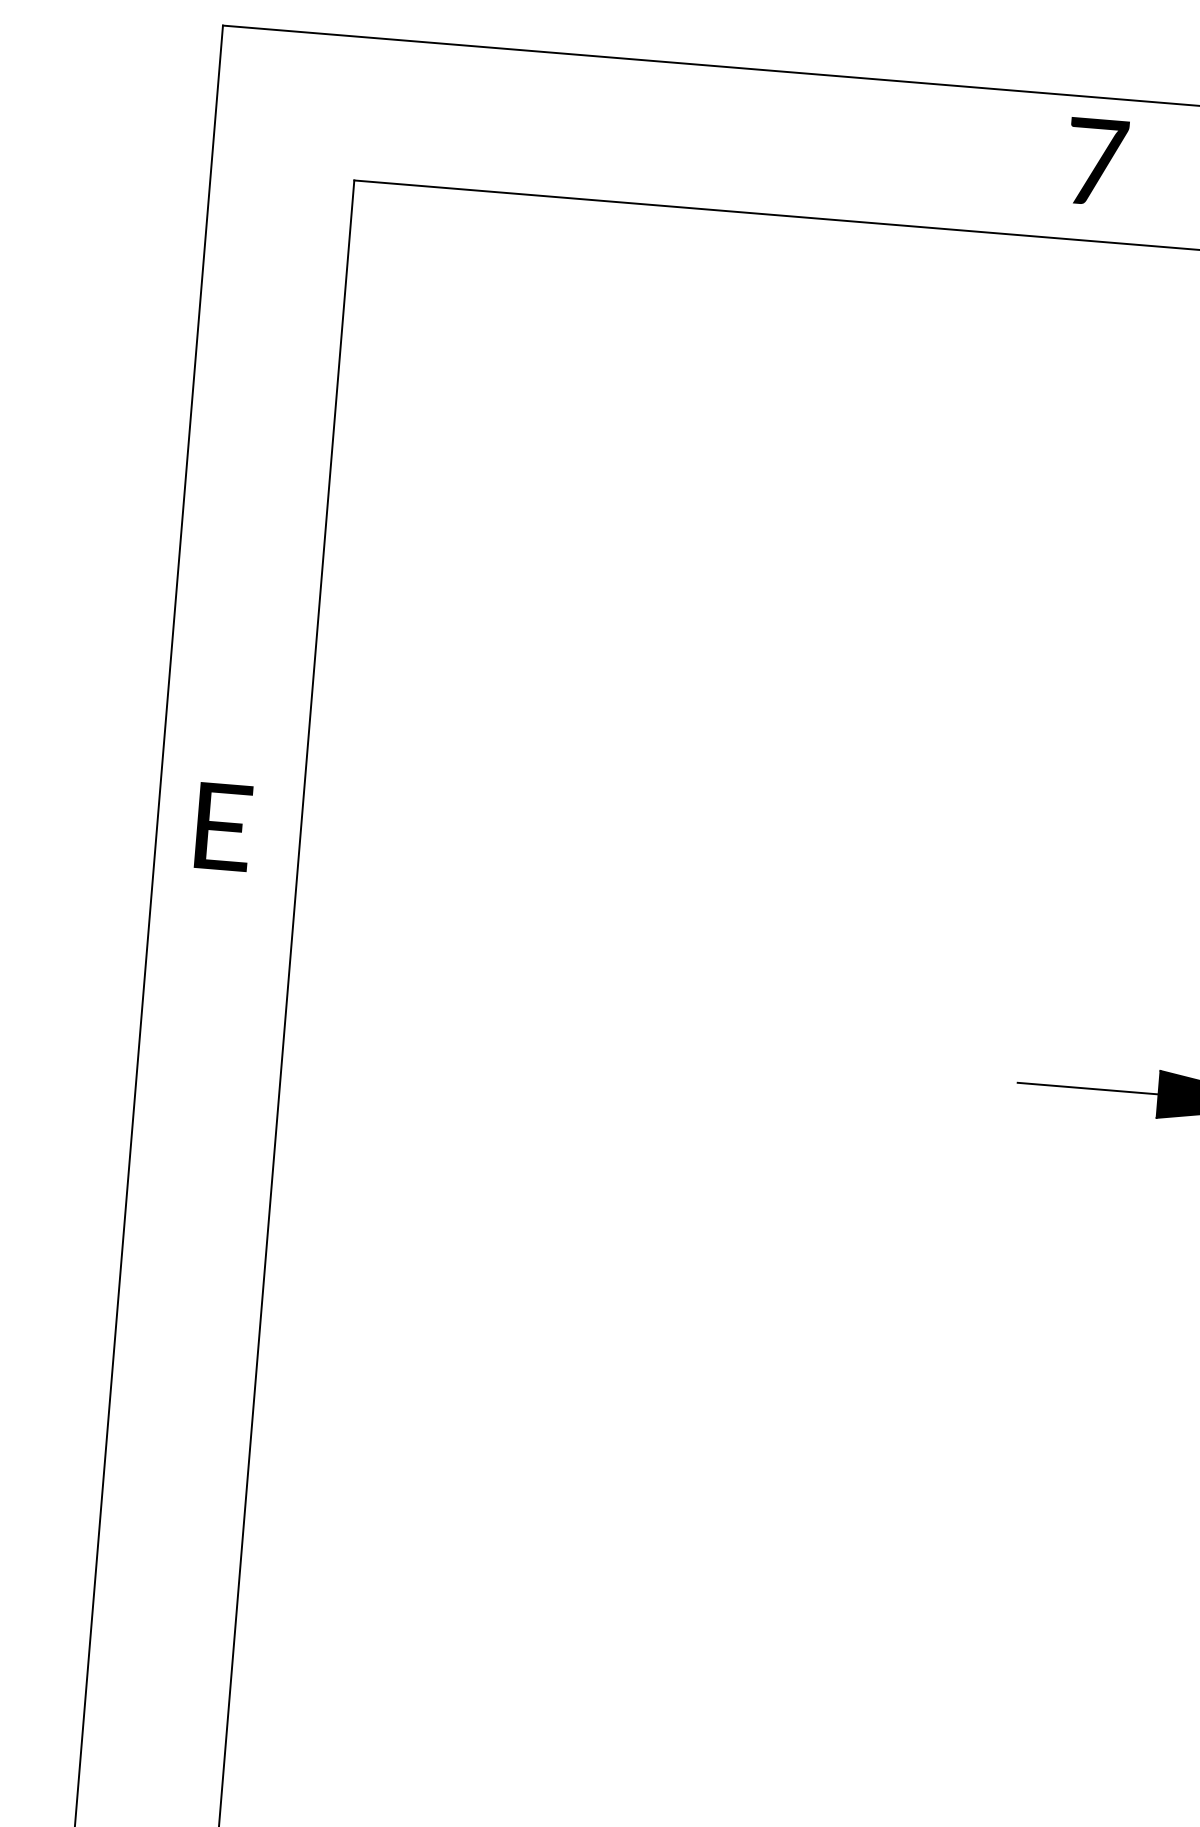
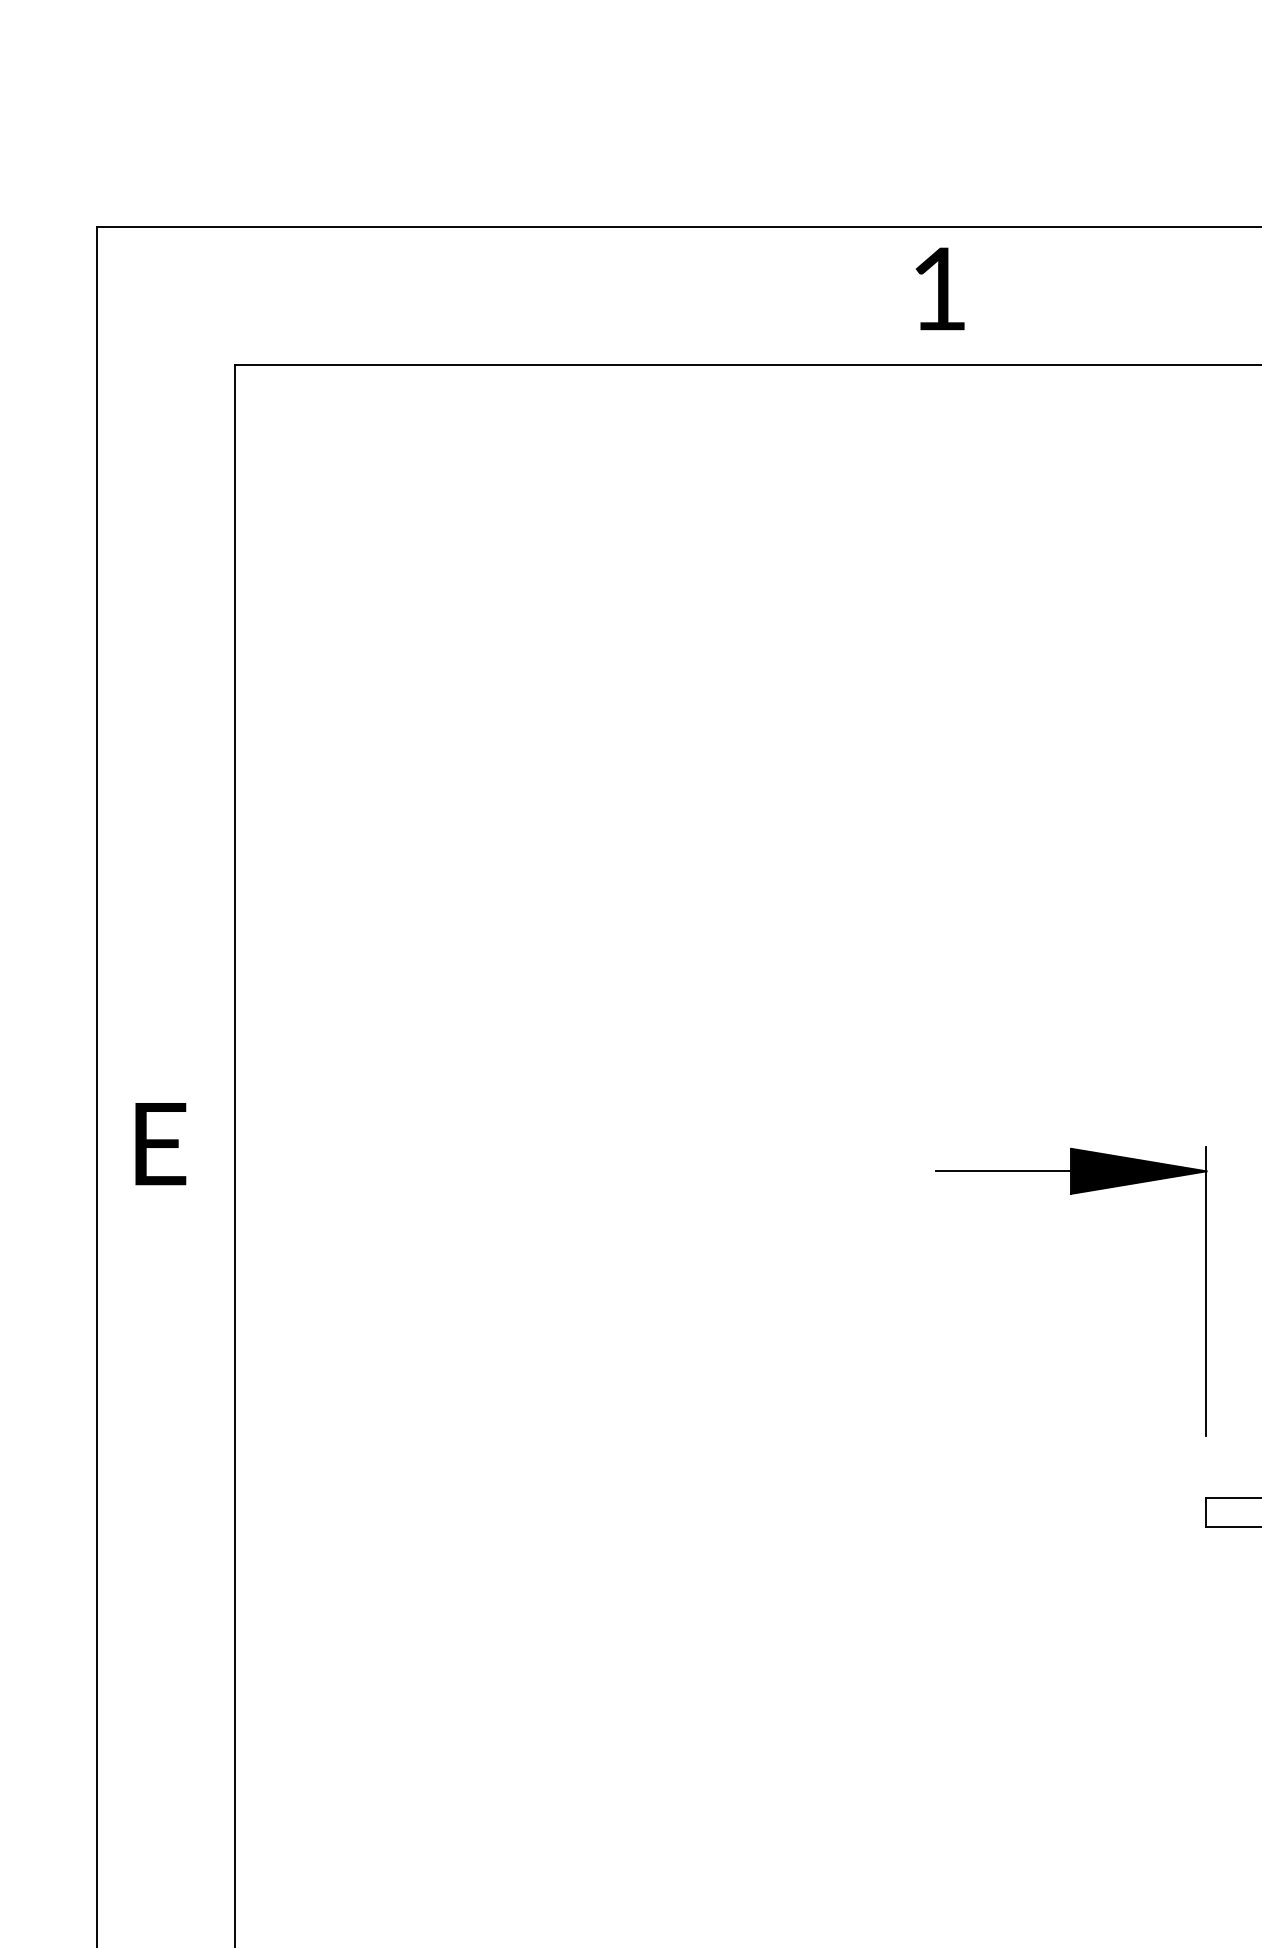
text: (1097, 161) -> (940, 288), 7 -> 1
text: (223, 827) -> (160, 1144), moved

